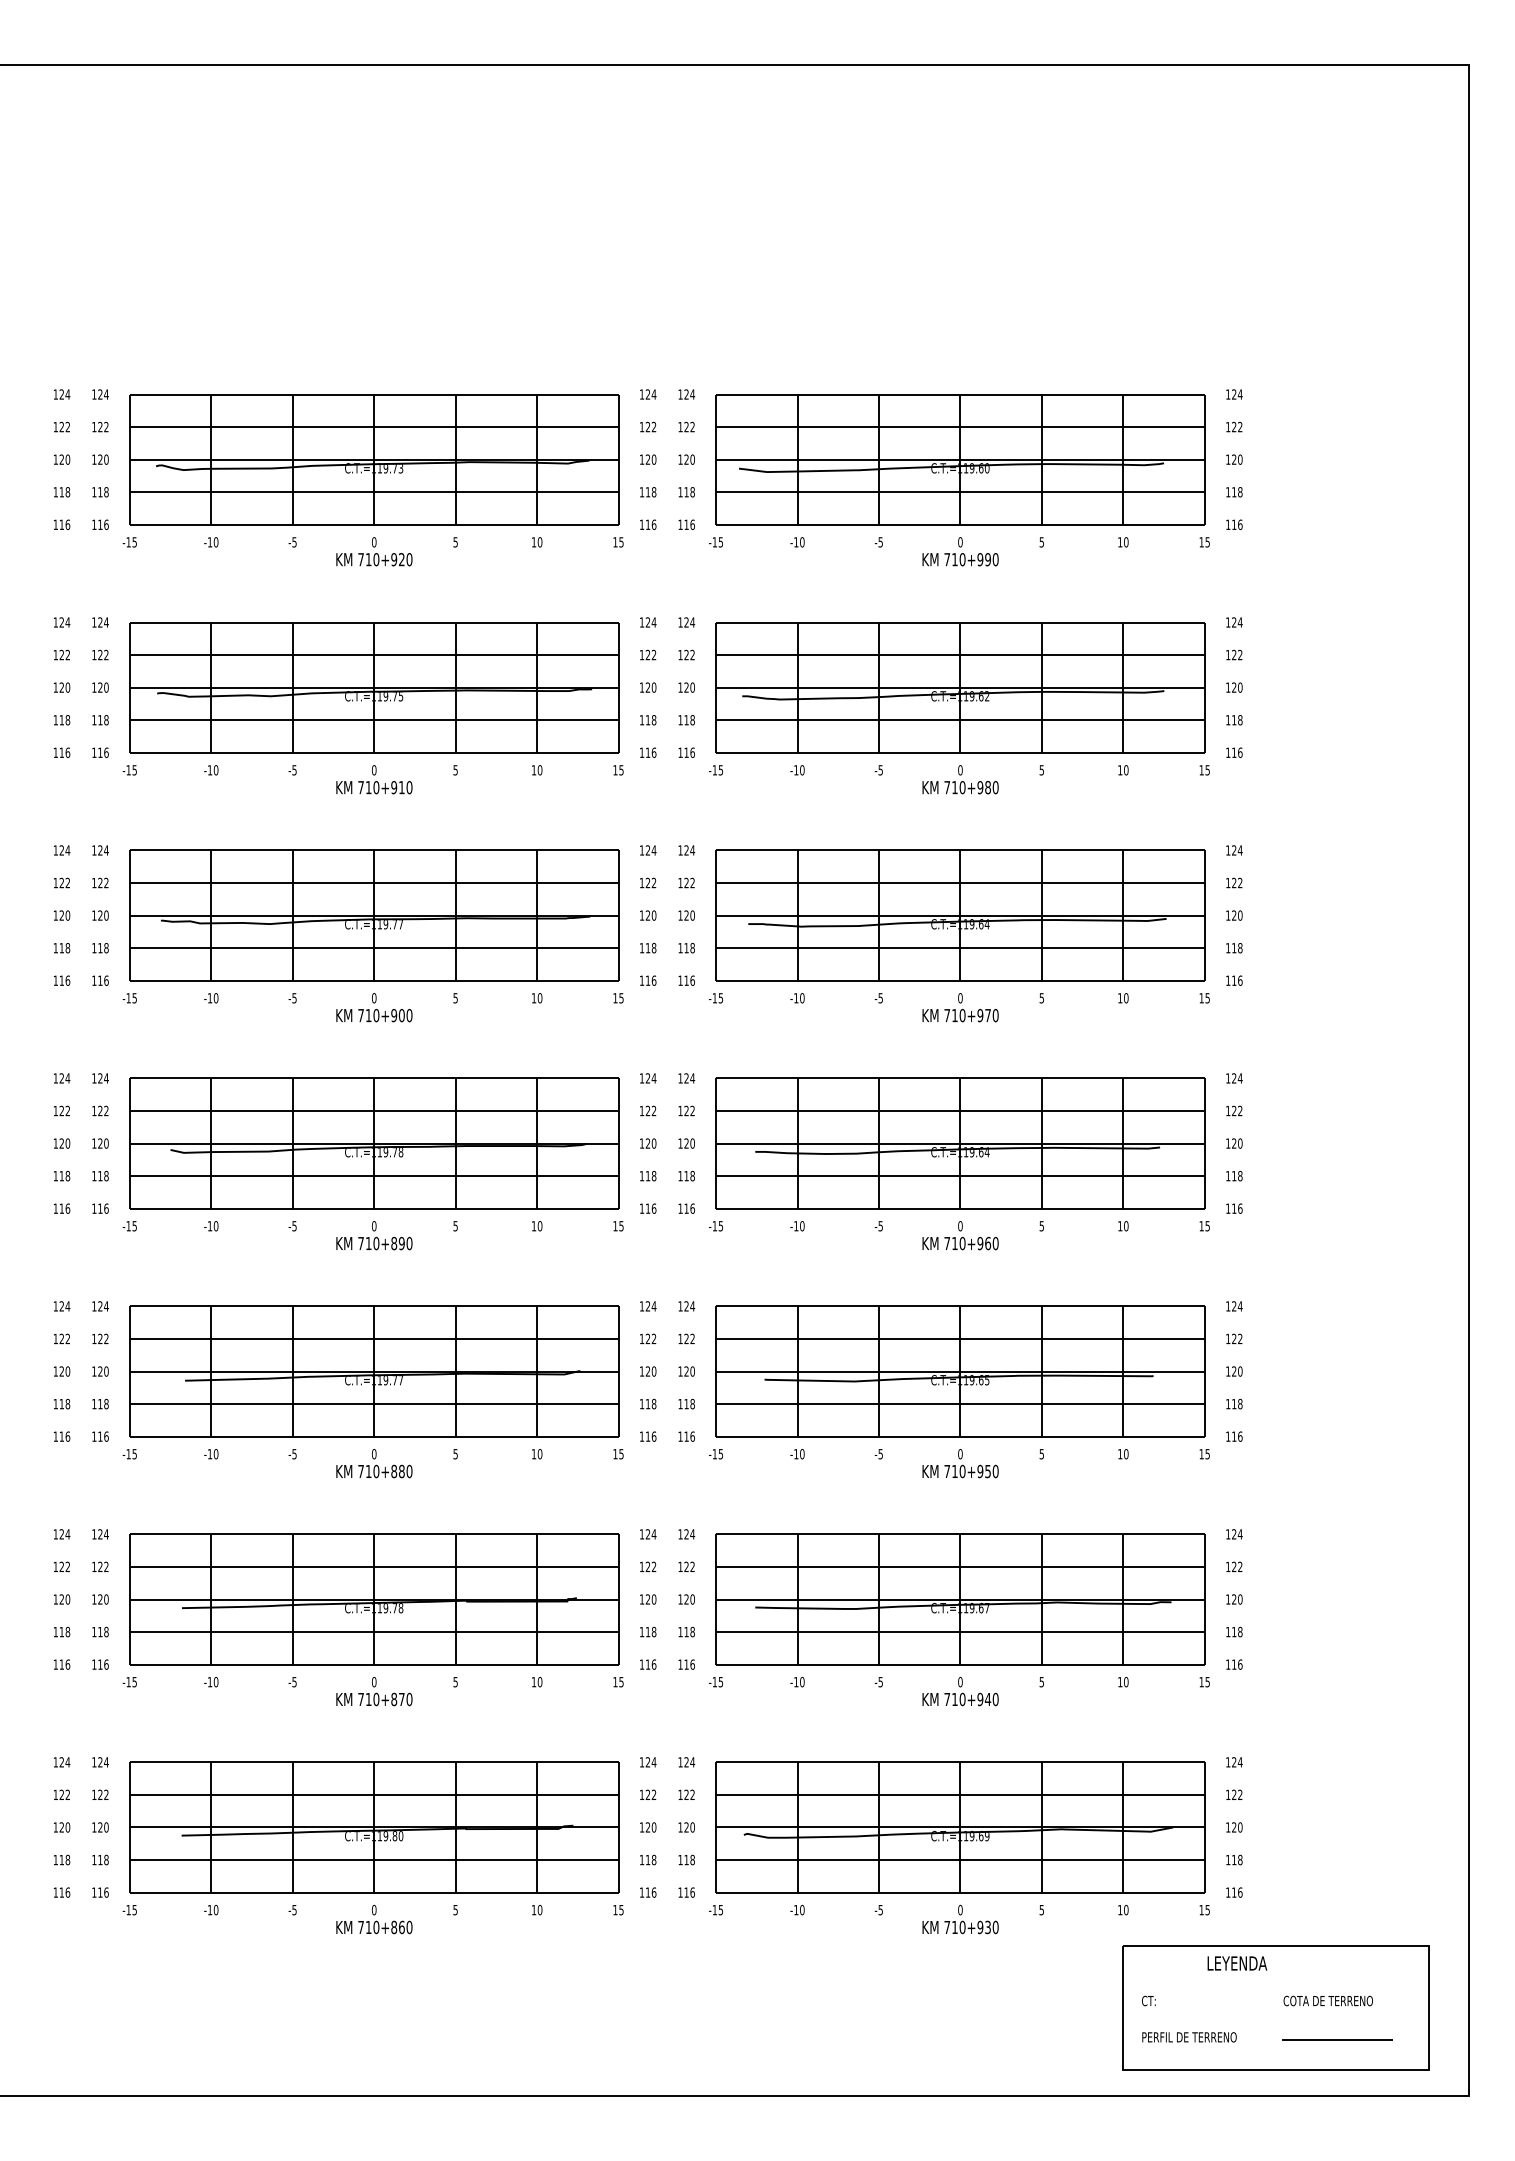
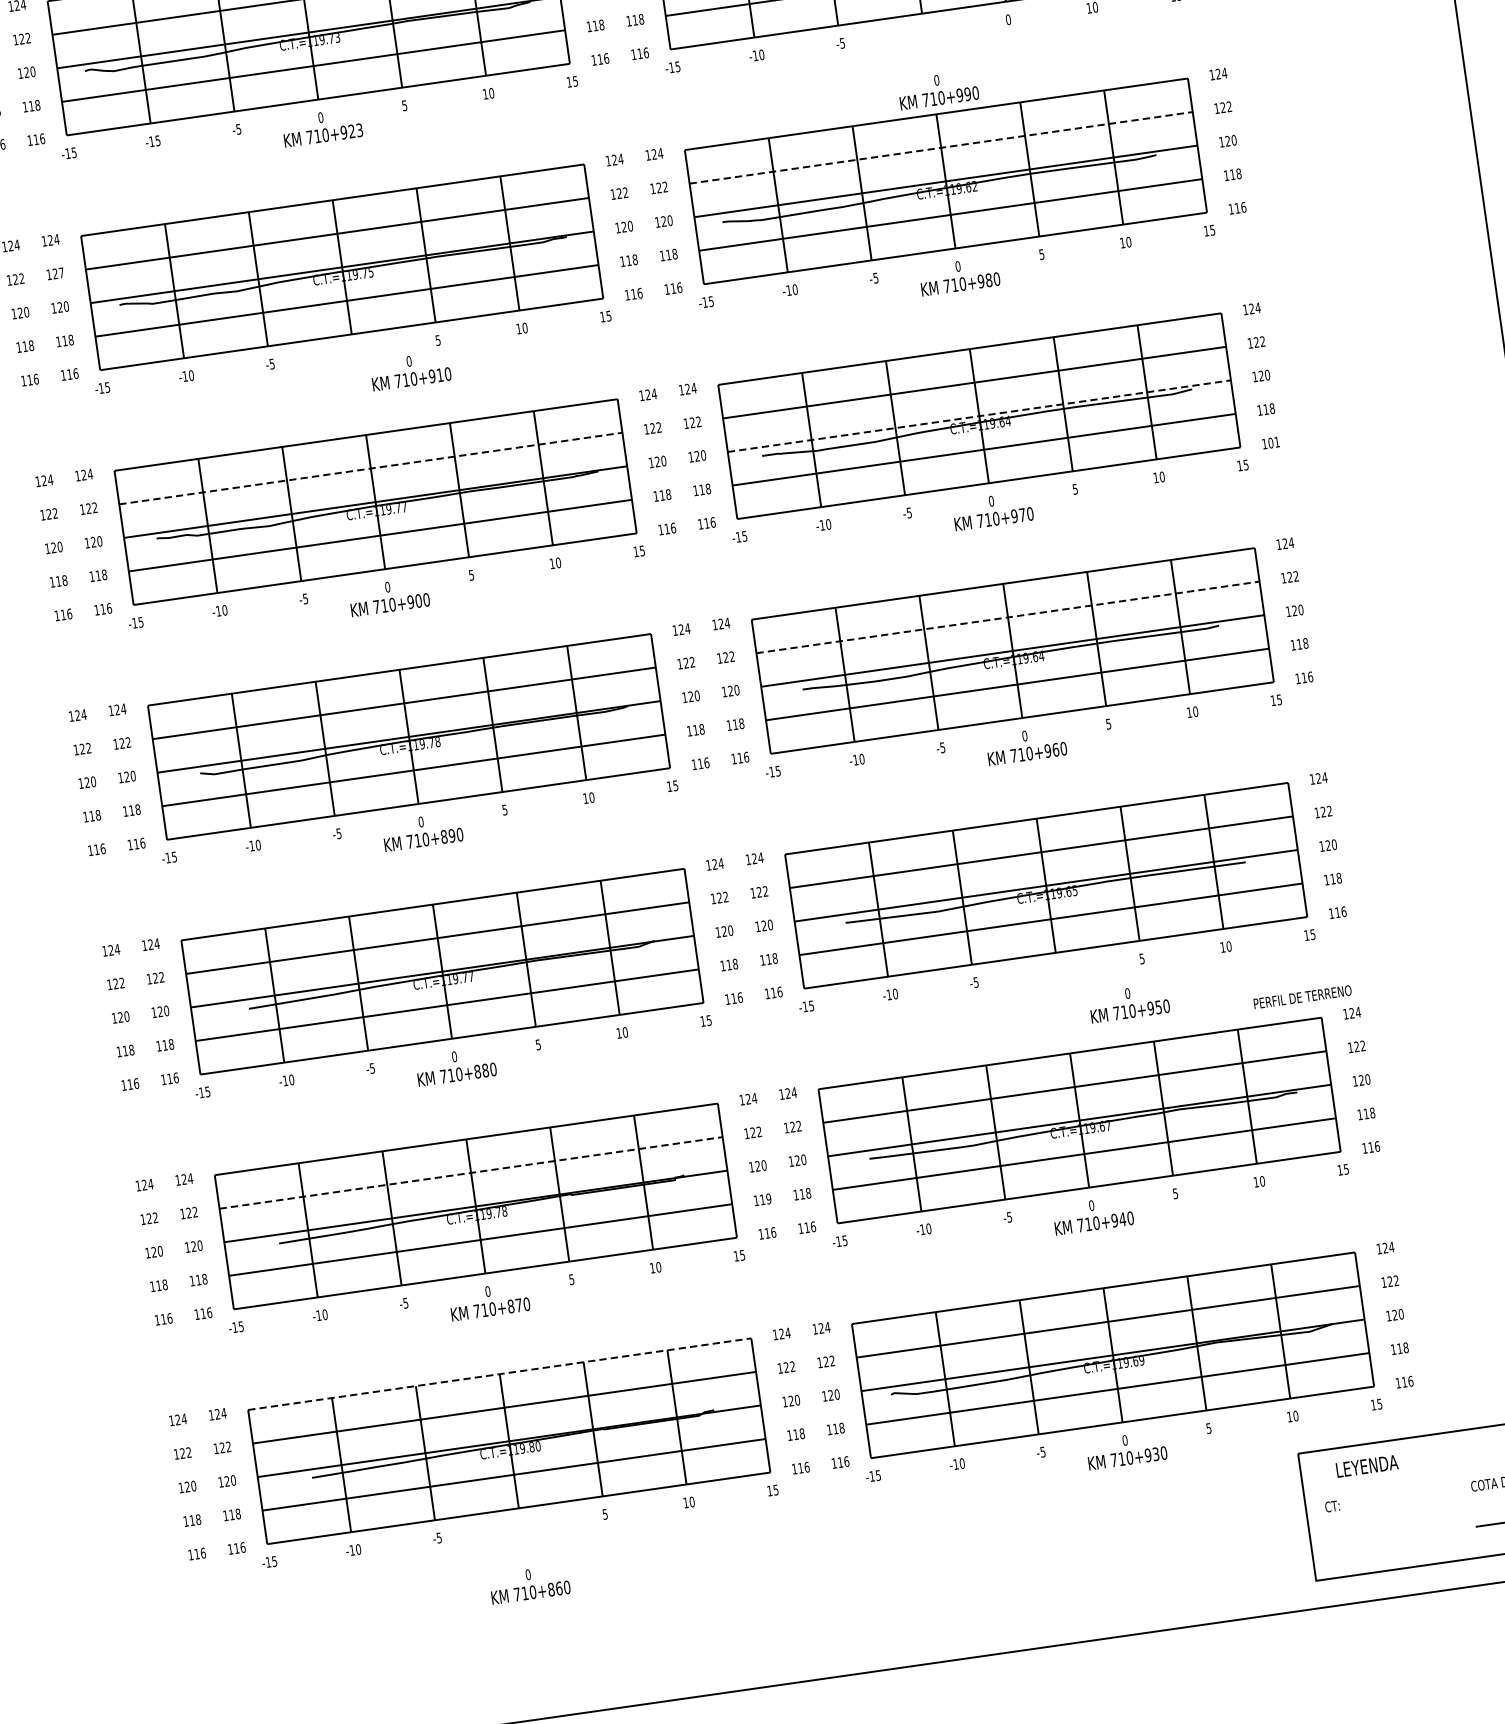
text: (215, 542) -> (157, 141), -10 -> -15
text: (1041, 542) -> (1008, 20), 5 -> 0
text: (960, 551) -> (938, 89), moved
text: (409, 559) -> (359, 130), 710+920 -> 710+923
text: (106, 654) -> (61, 272), 122 -> 127
line: (960, 655) -> (941, 148), solid -> dashed
text: (374, 779) -> (410, 370), moved
line: (374, 883) -> (371, 468), solid -> dashed
line: (960, 915) -> (979, 416), solid -> dashed
text: (1237, 980) -> (1274, 442), 116 -> 101
line: (960, 1111) -> (1008, 617), solid -> dashed
text: (960, 1463) -> (1129, 1003), moved
line: (374, 1566) -> (471, 1172), solid -> dashed
text: (653, 1632) -> (768, 1199), 118 -> 119
line: (374, 1762) -> (500, 1374), solid -> dashed
text: (374, 1919) -> (529, 1584), moved
text: (1237, 1963) -> (1367, 1466), moved
text: (1189, 2037) -> (1302, 997), moved

